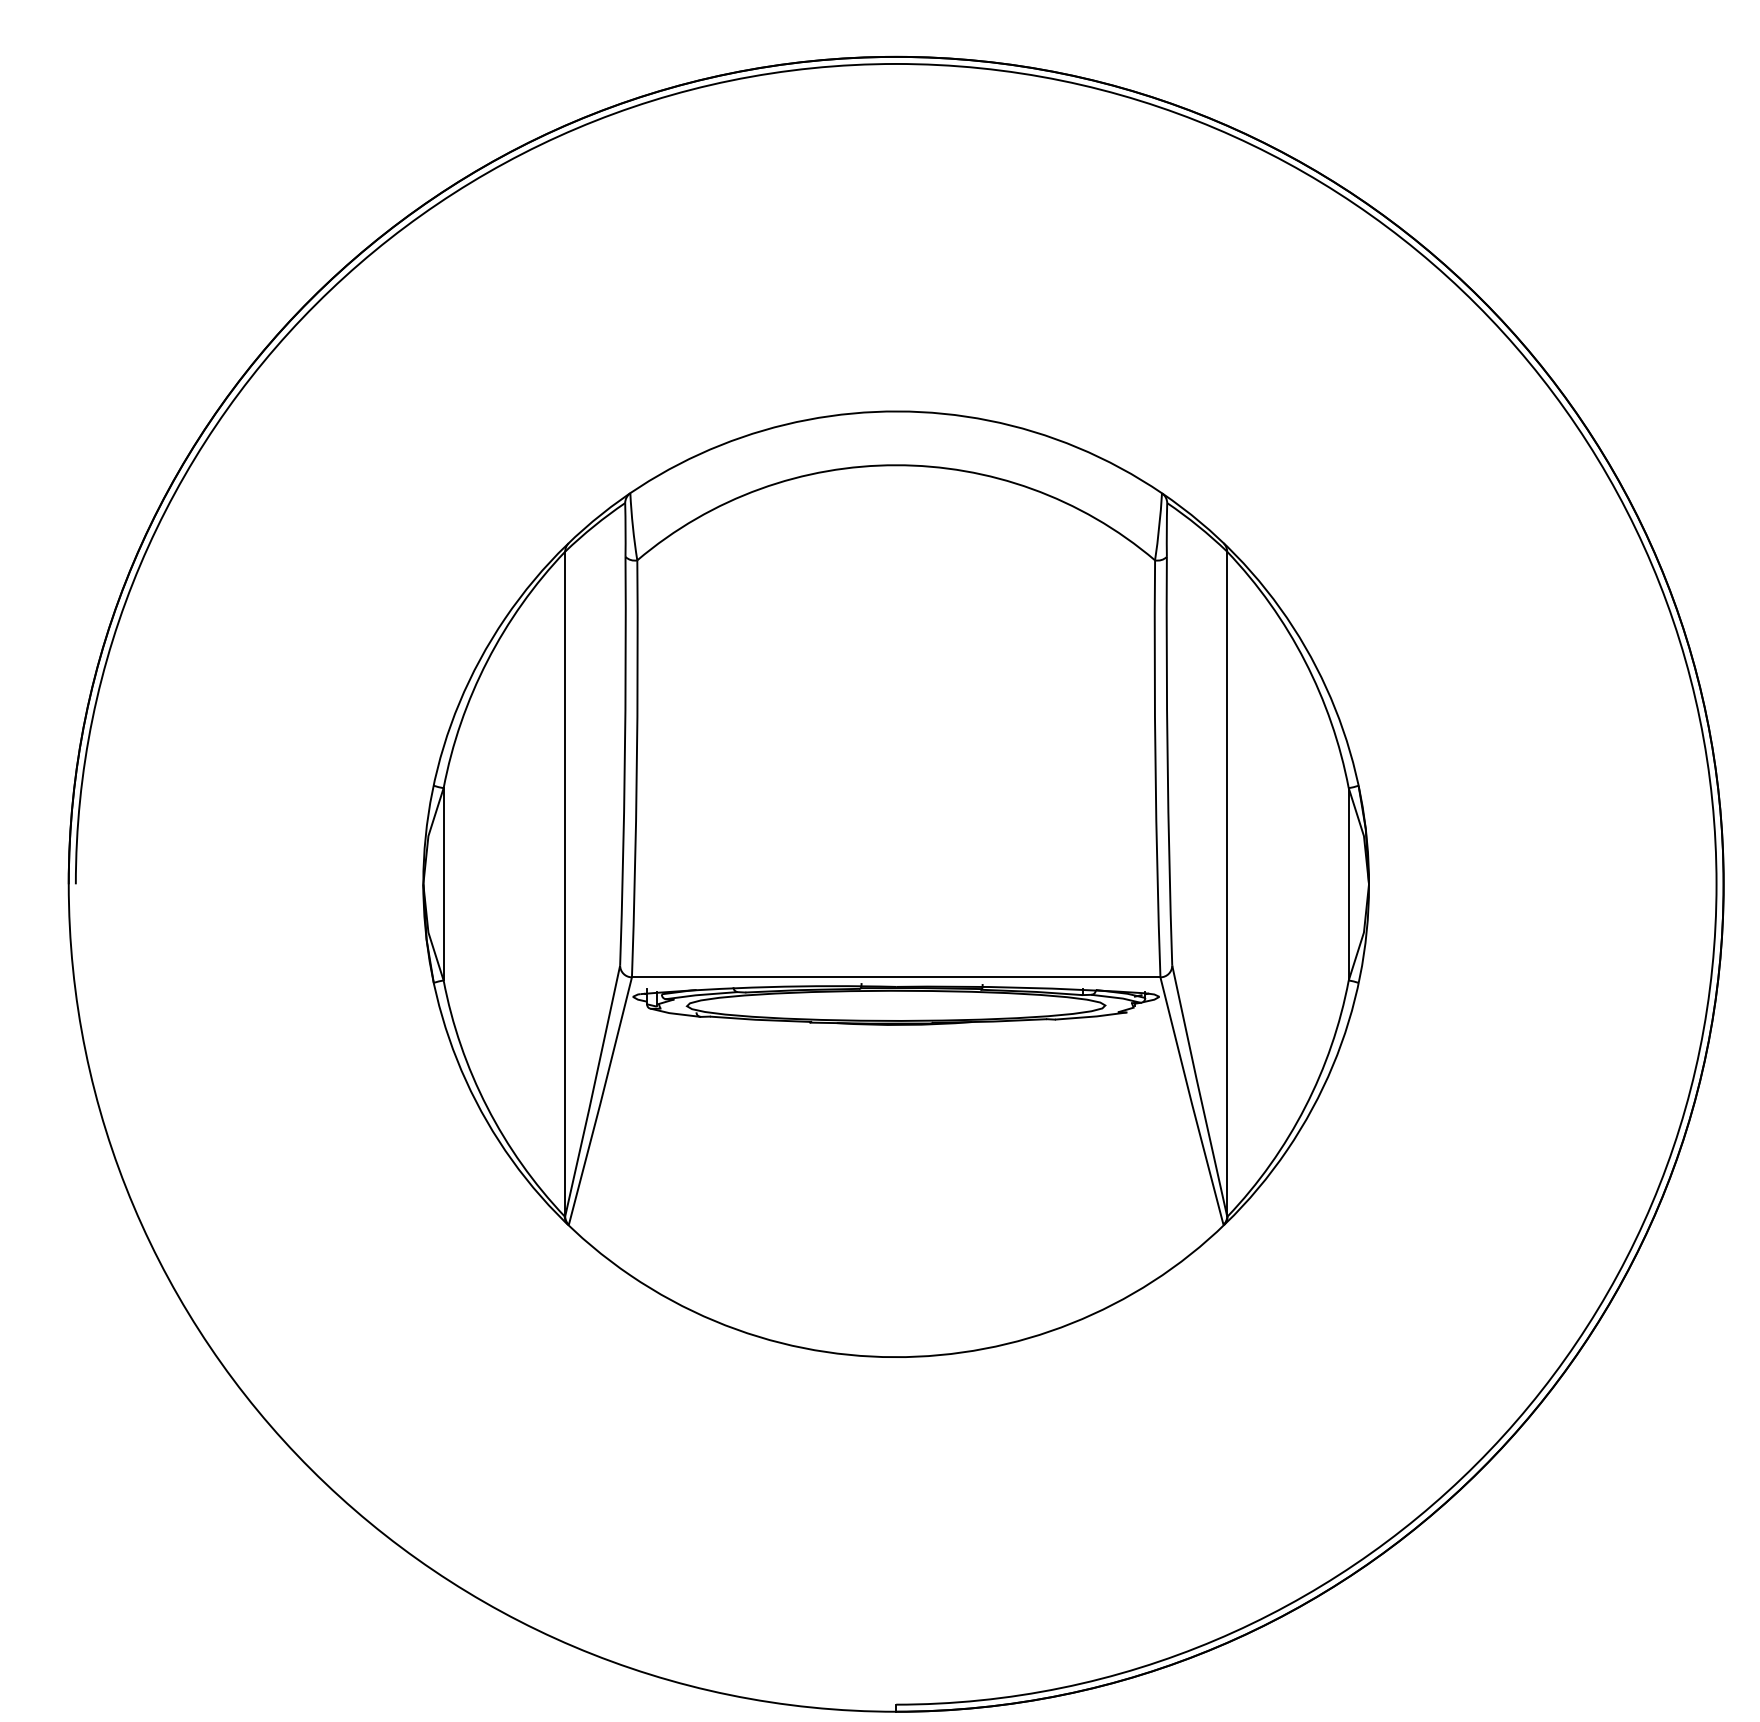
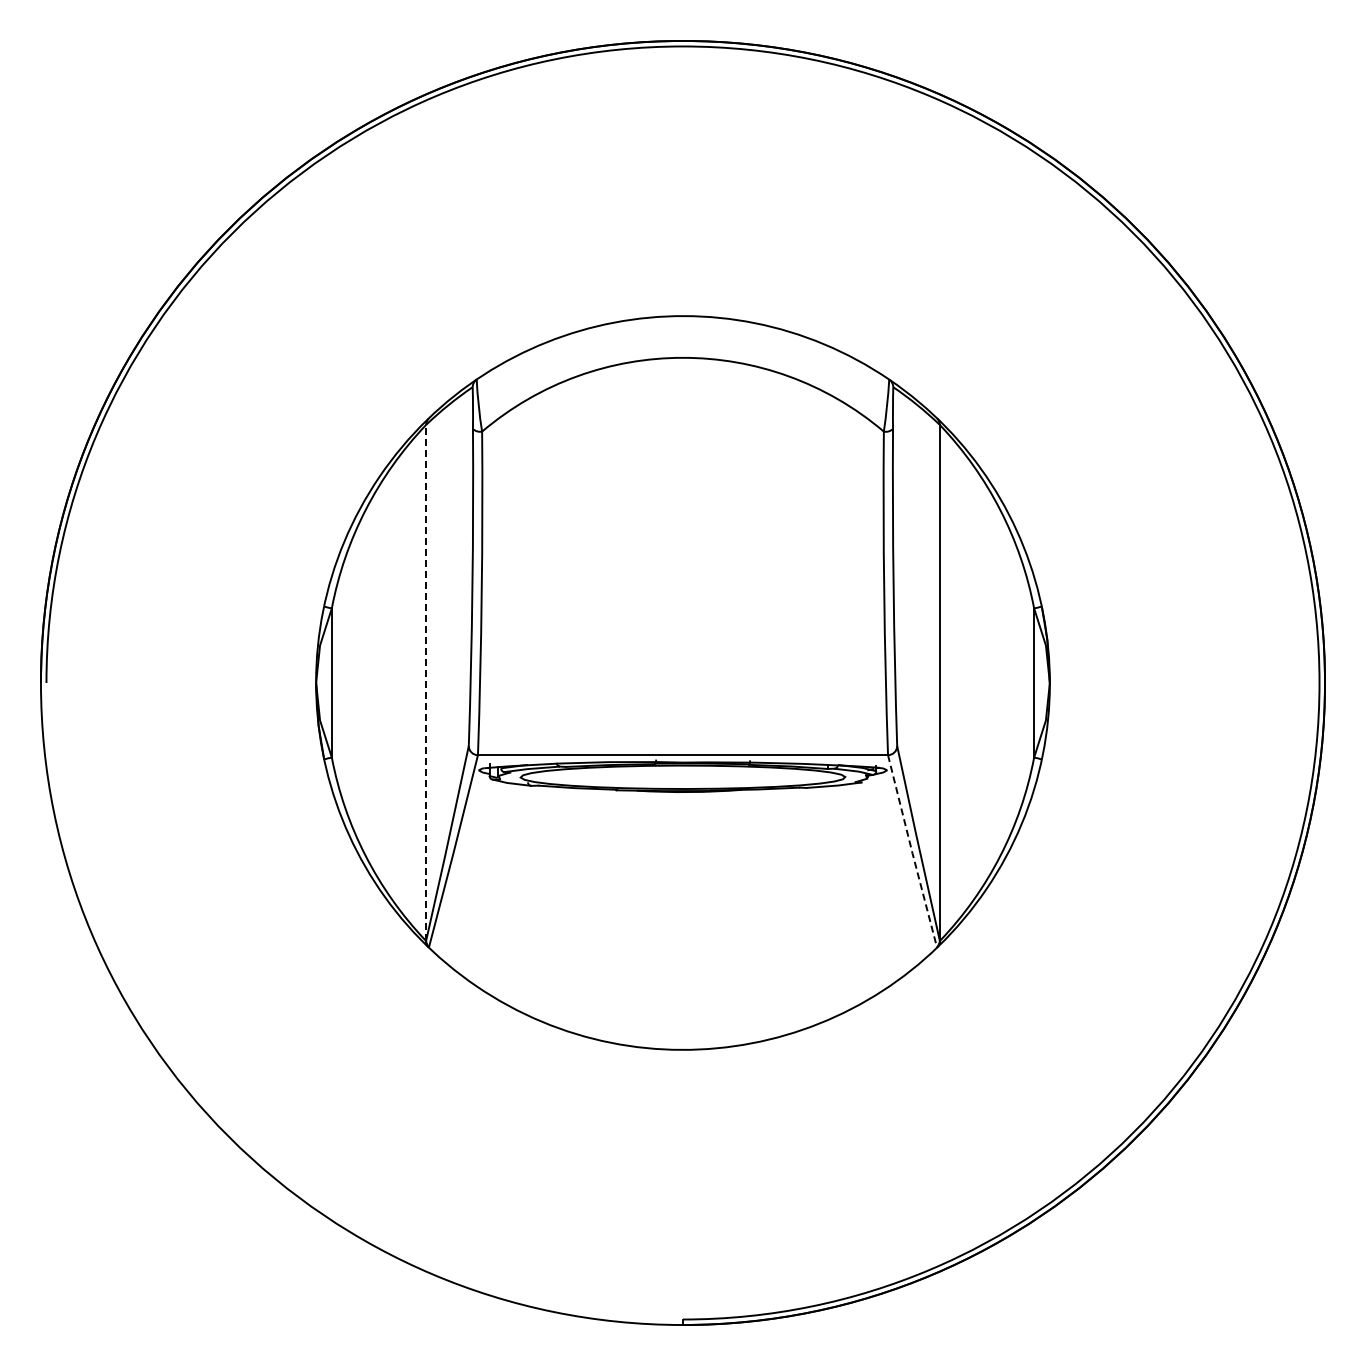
line: (565, 883) -> (426, 682), solid -> dashed
line: (1191, 1101) -> (912, 851), solid -> dashed

